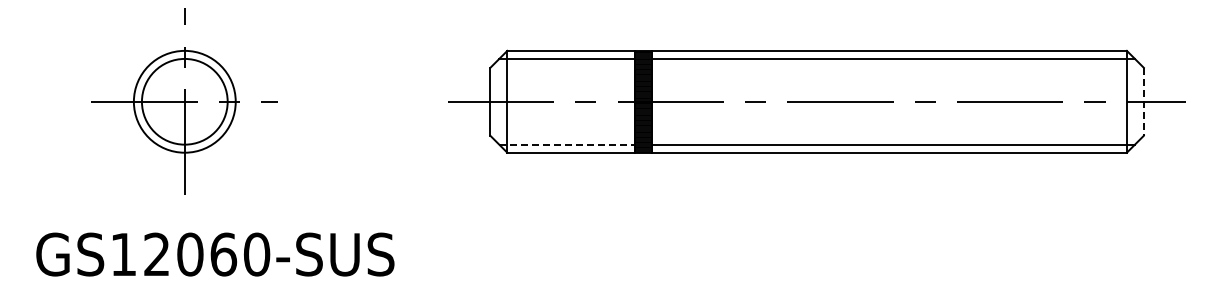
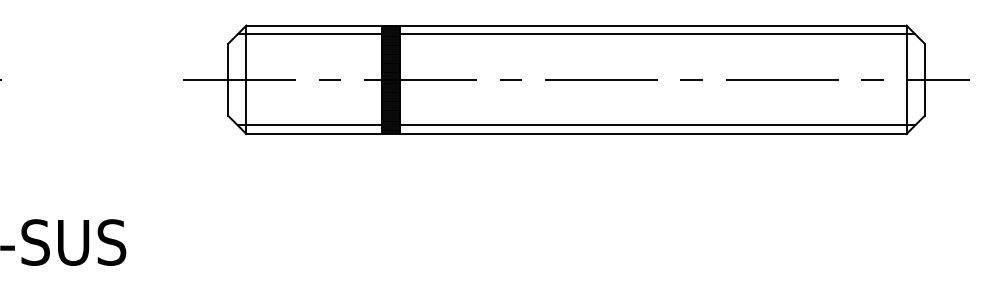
line: (1143, 101) -> (924, 79), dashed -> solid
line: (566, 144) -> (309, 125), dashed -> solid

